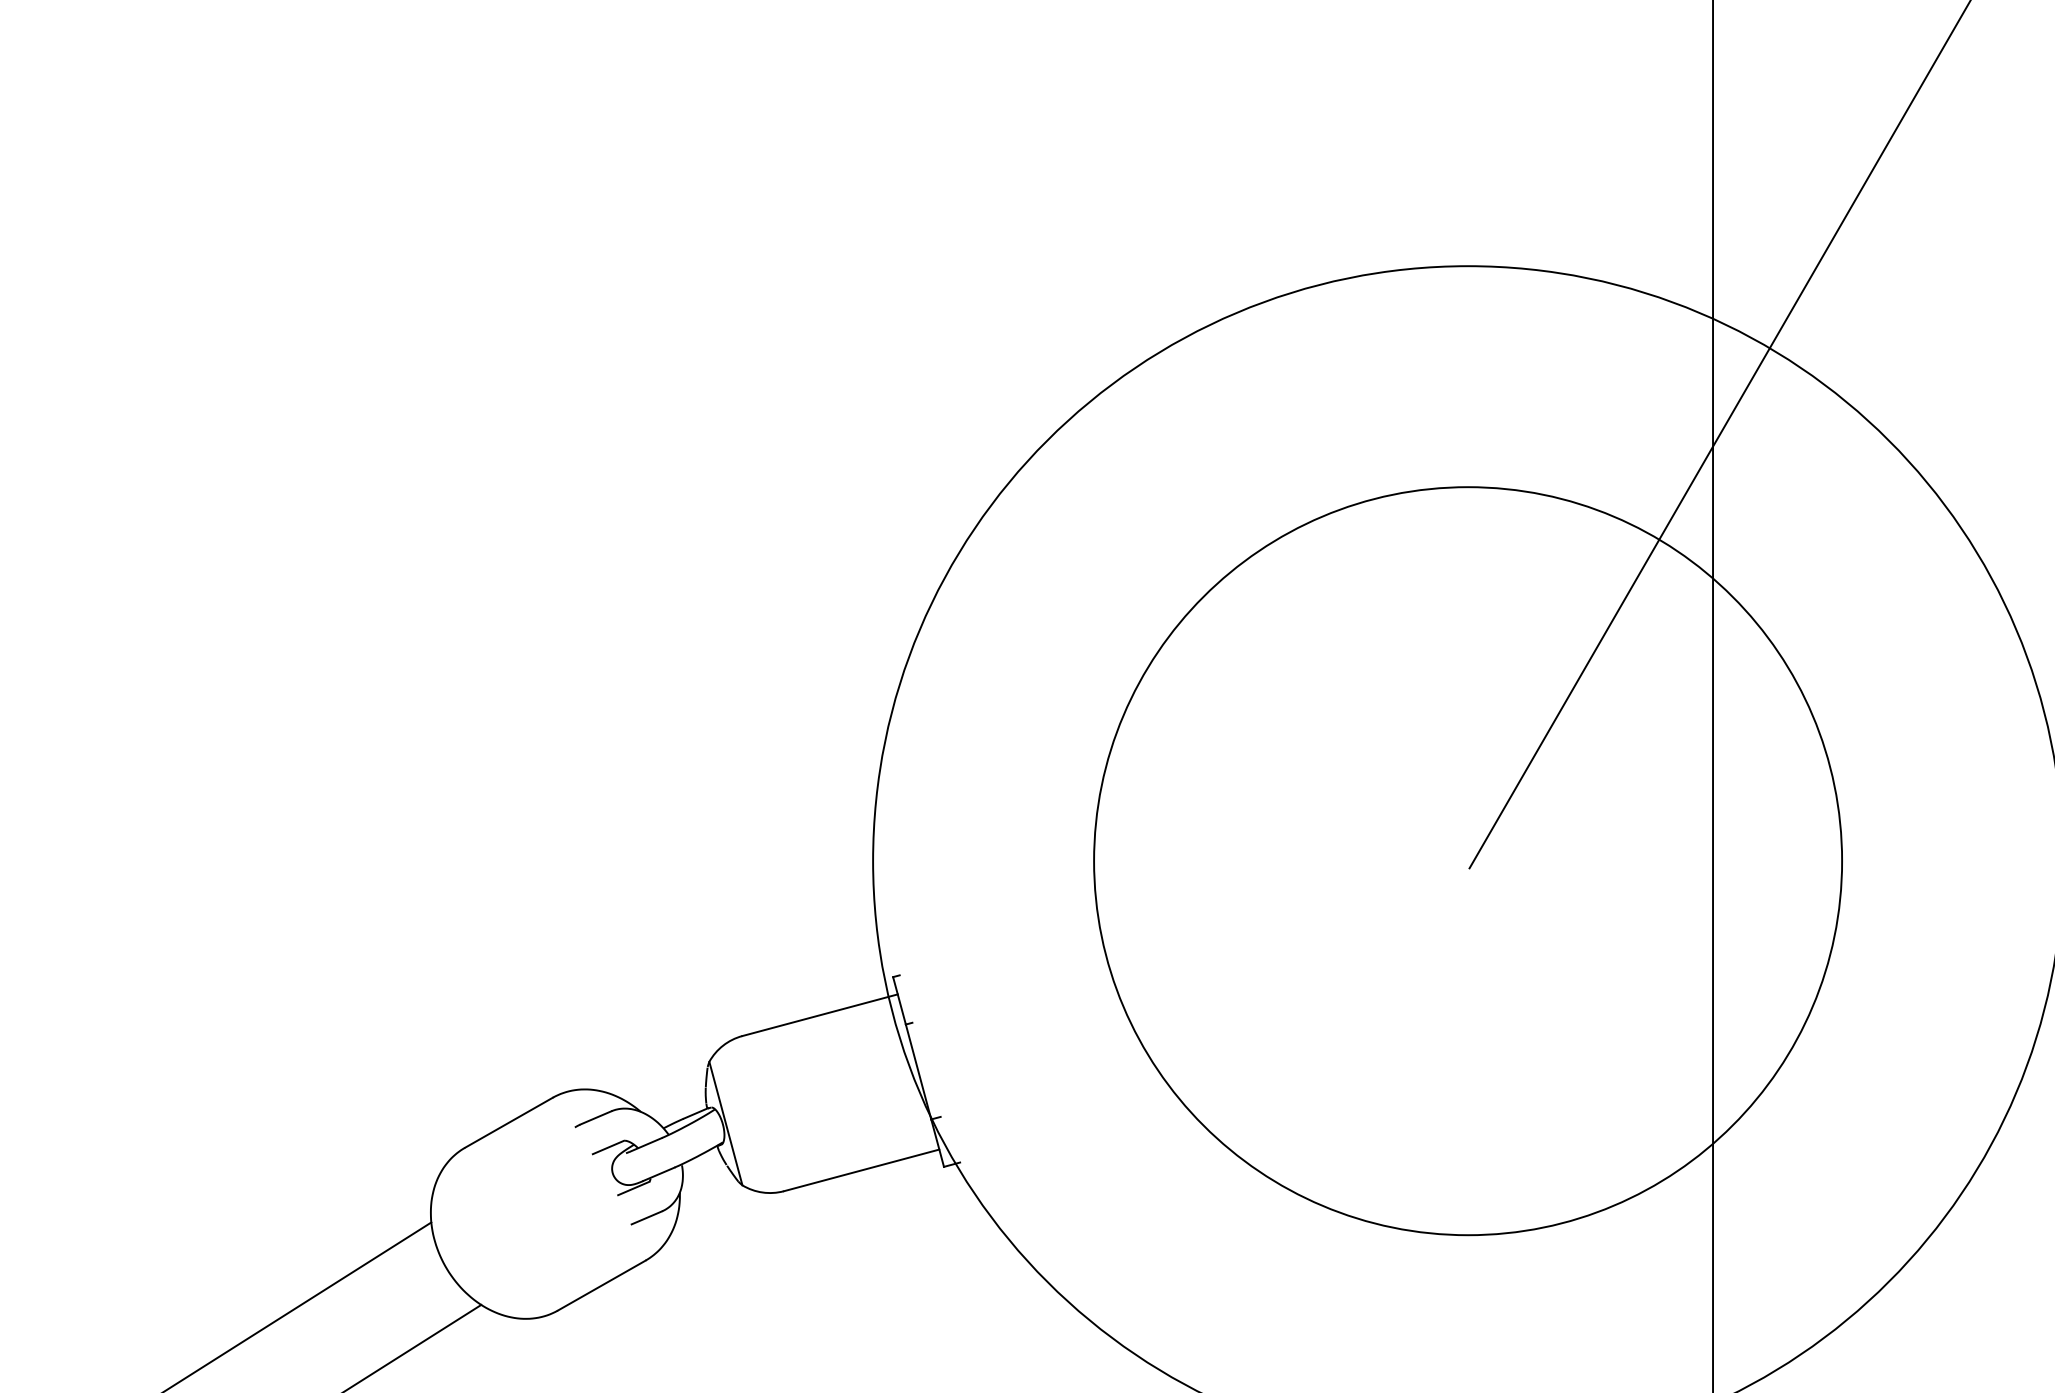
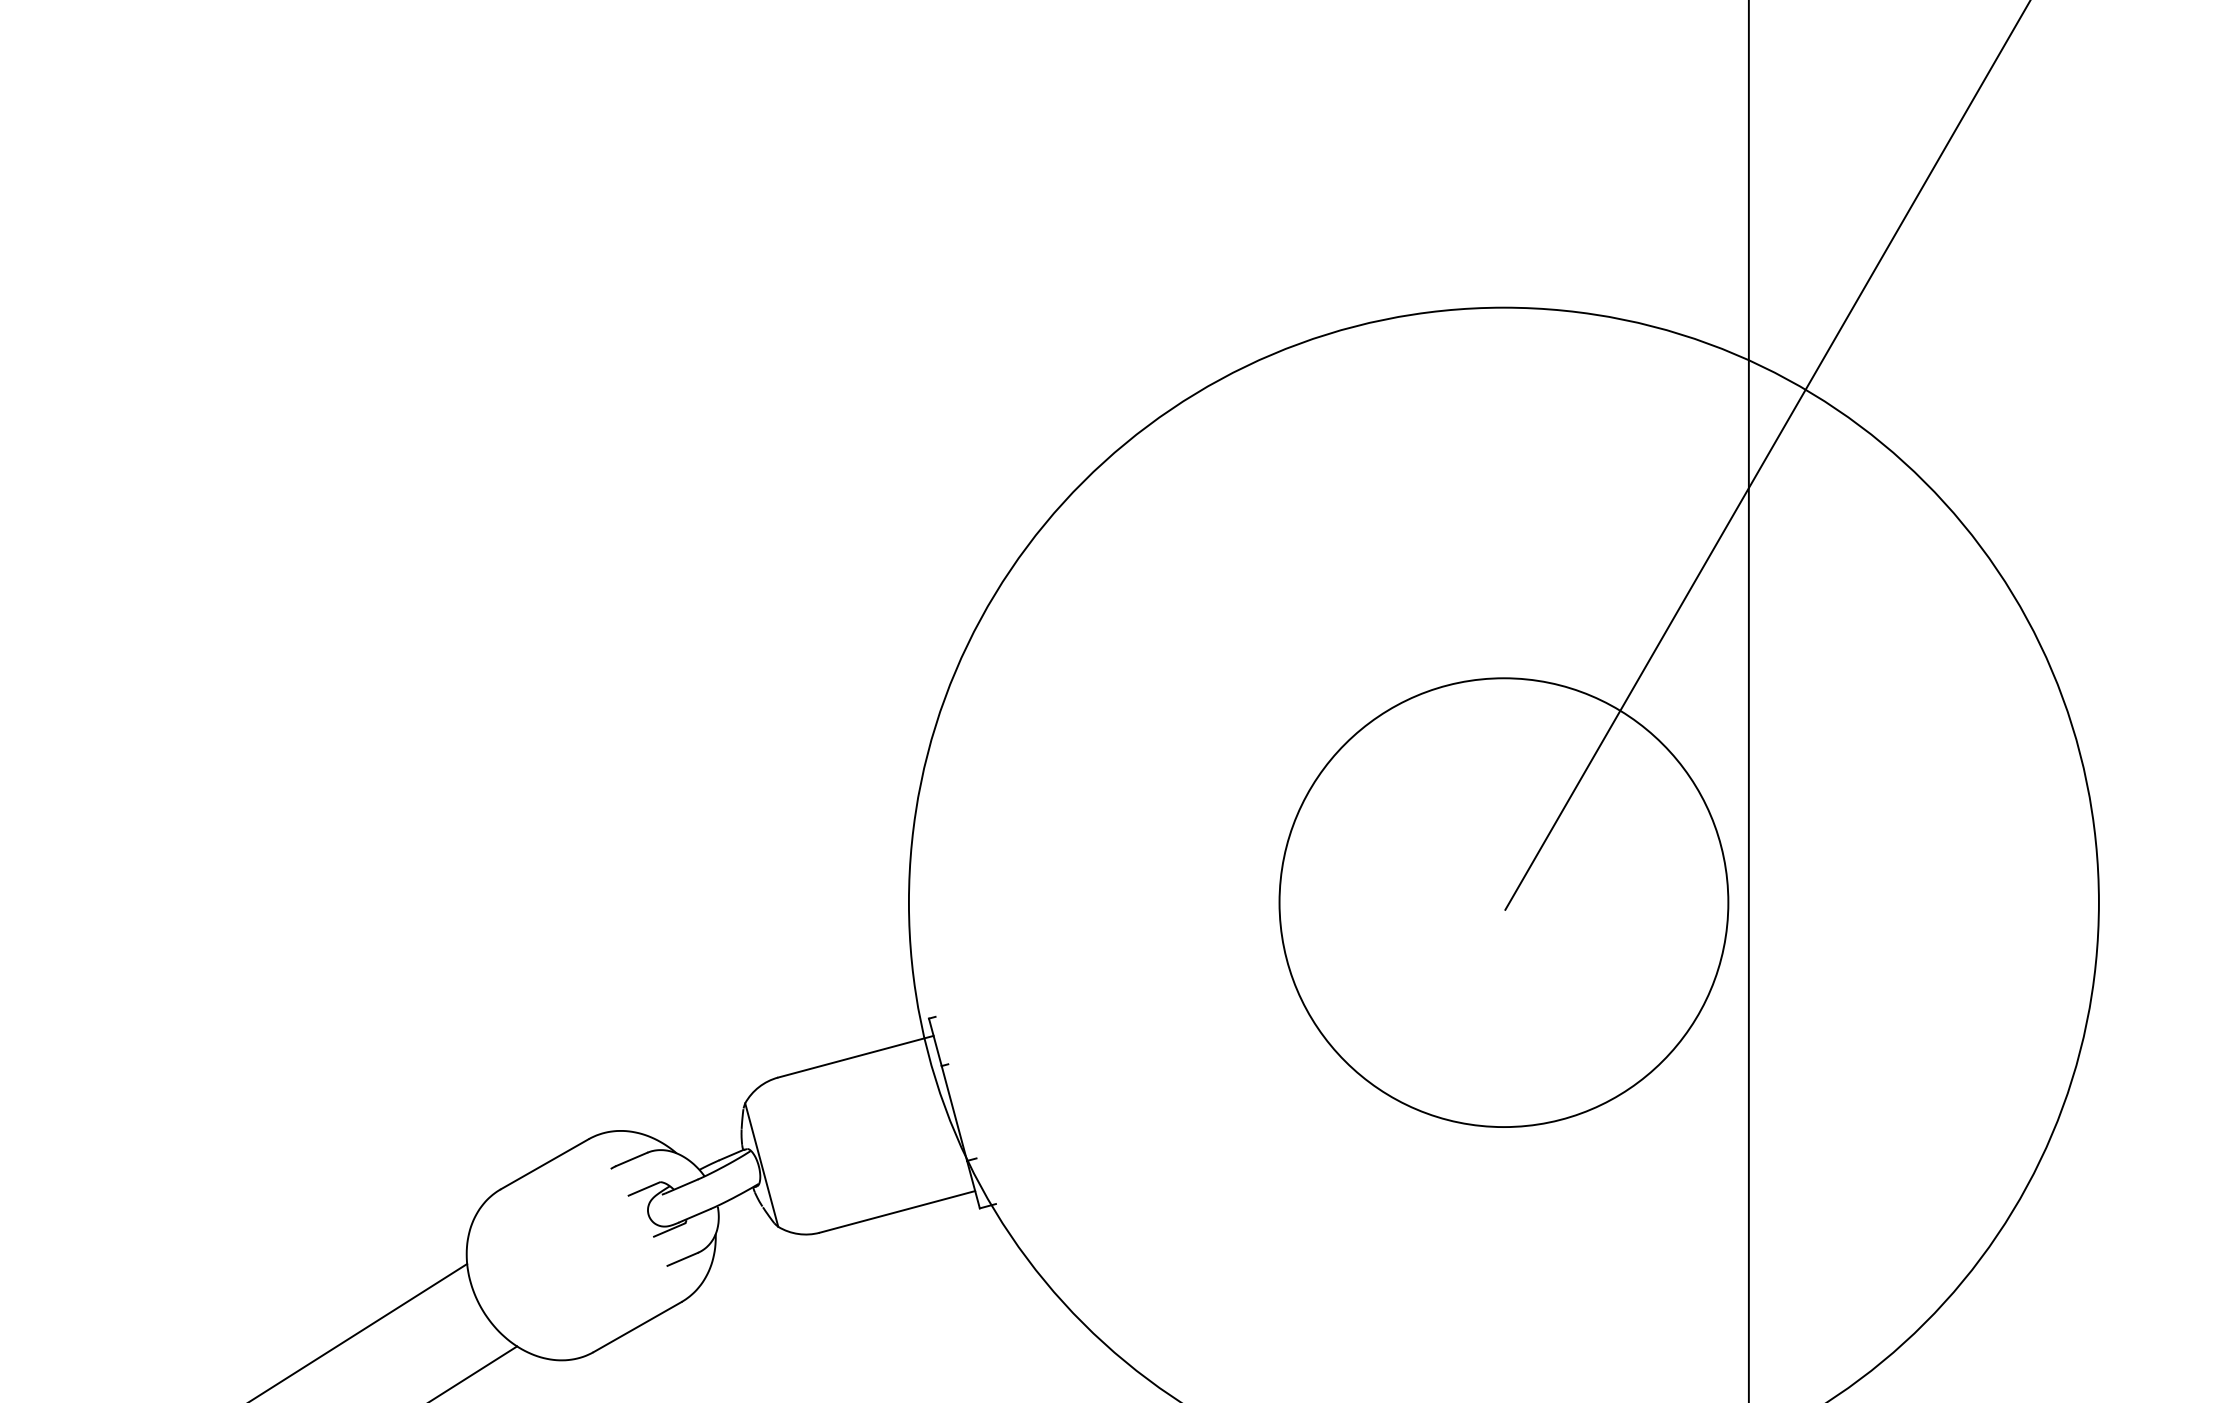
circle: (1467, 861) -> (1503, 902), size x0.6

